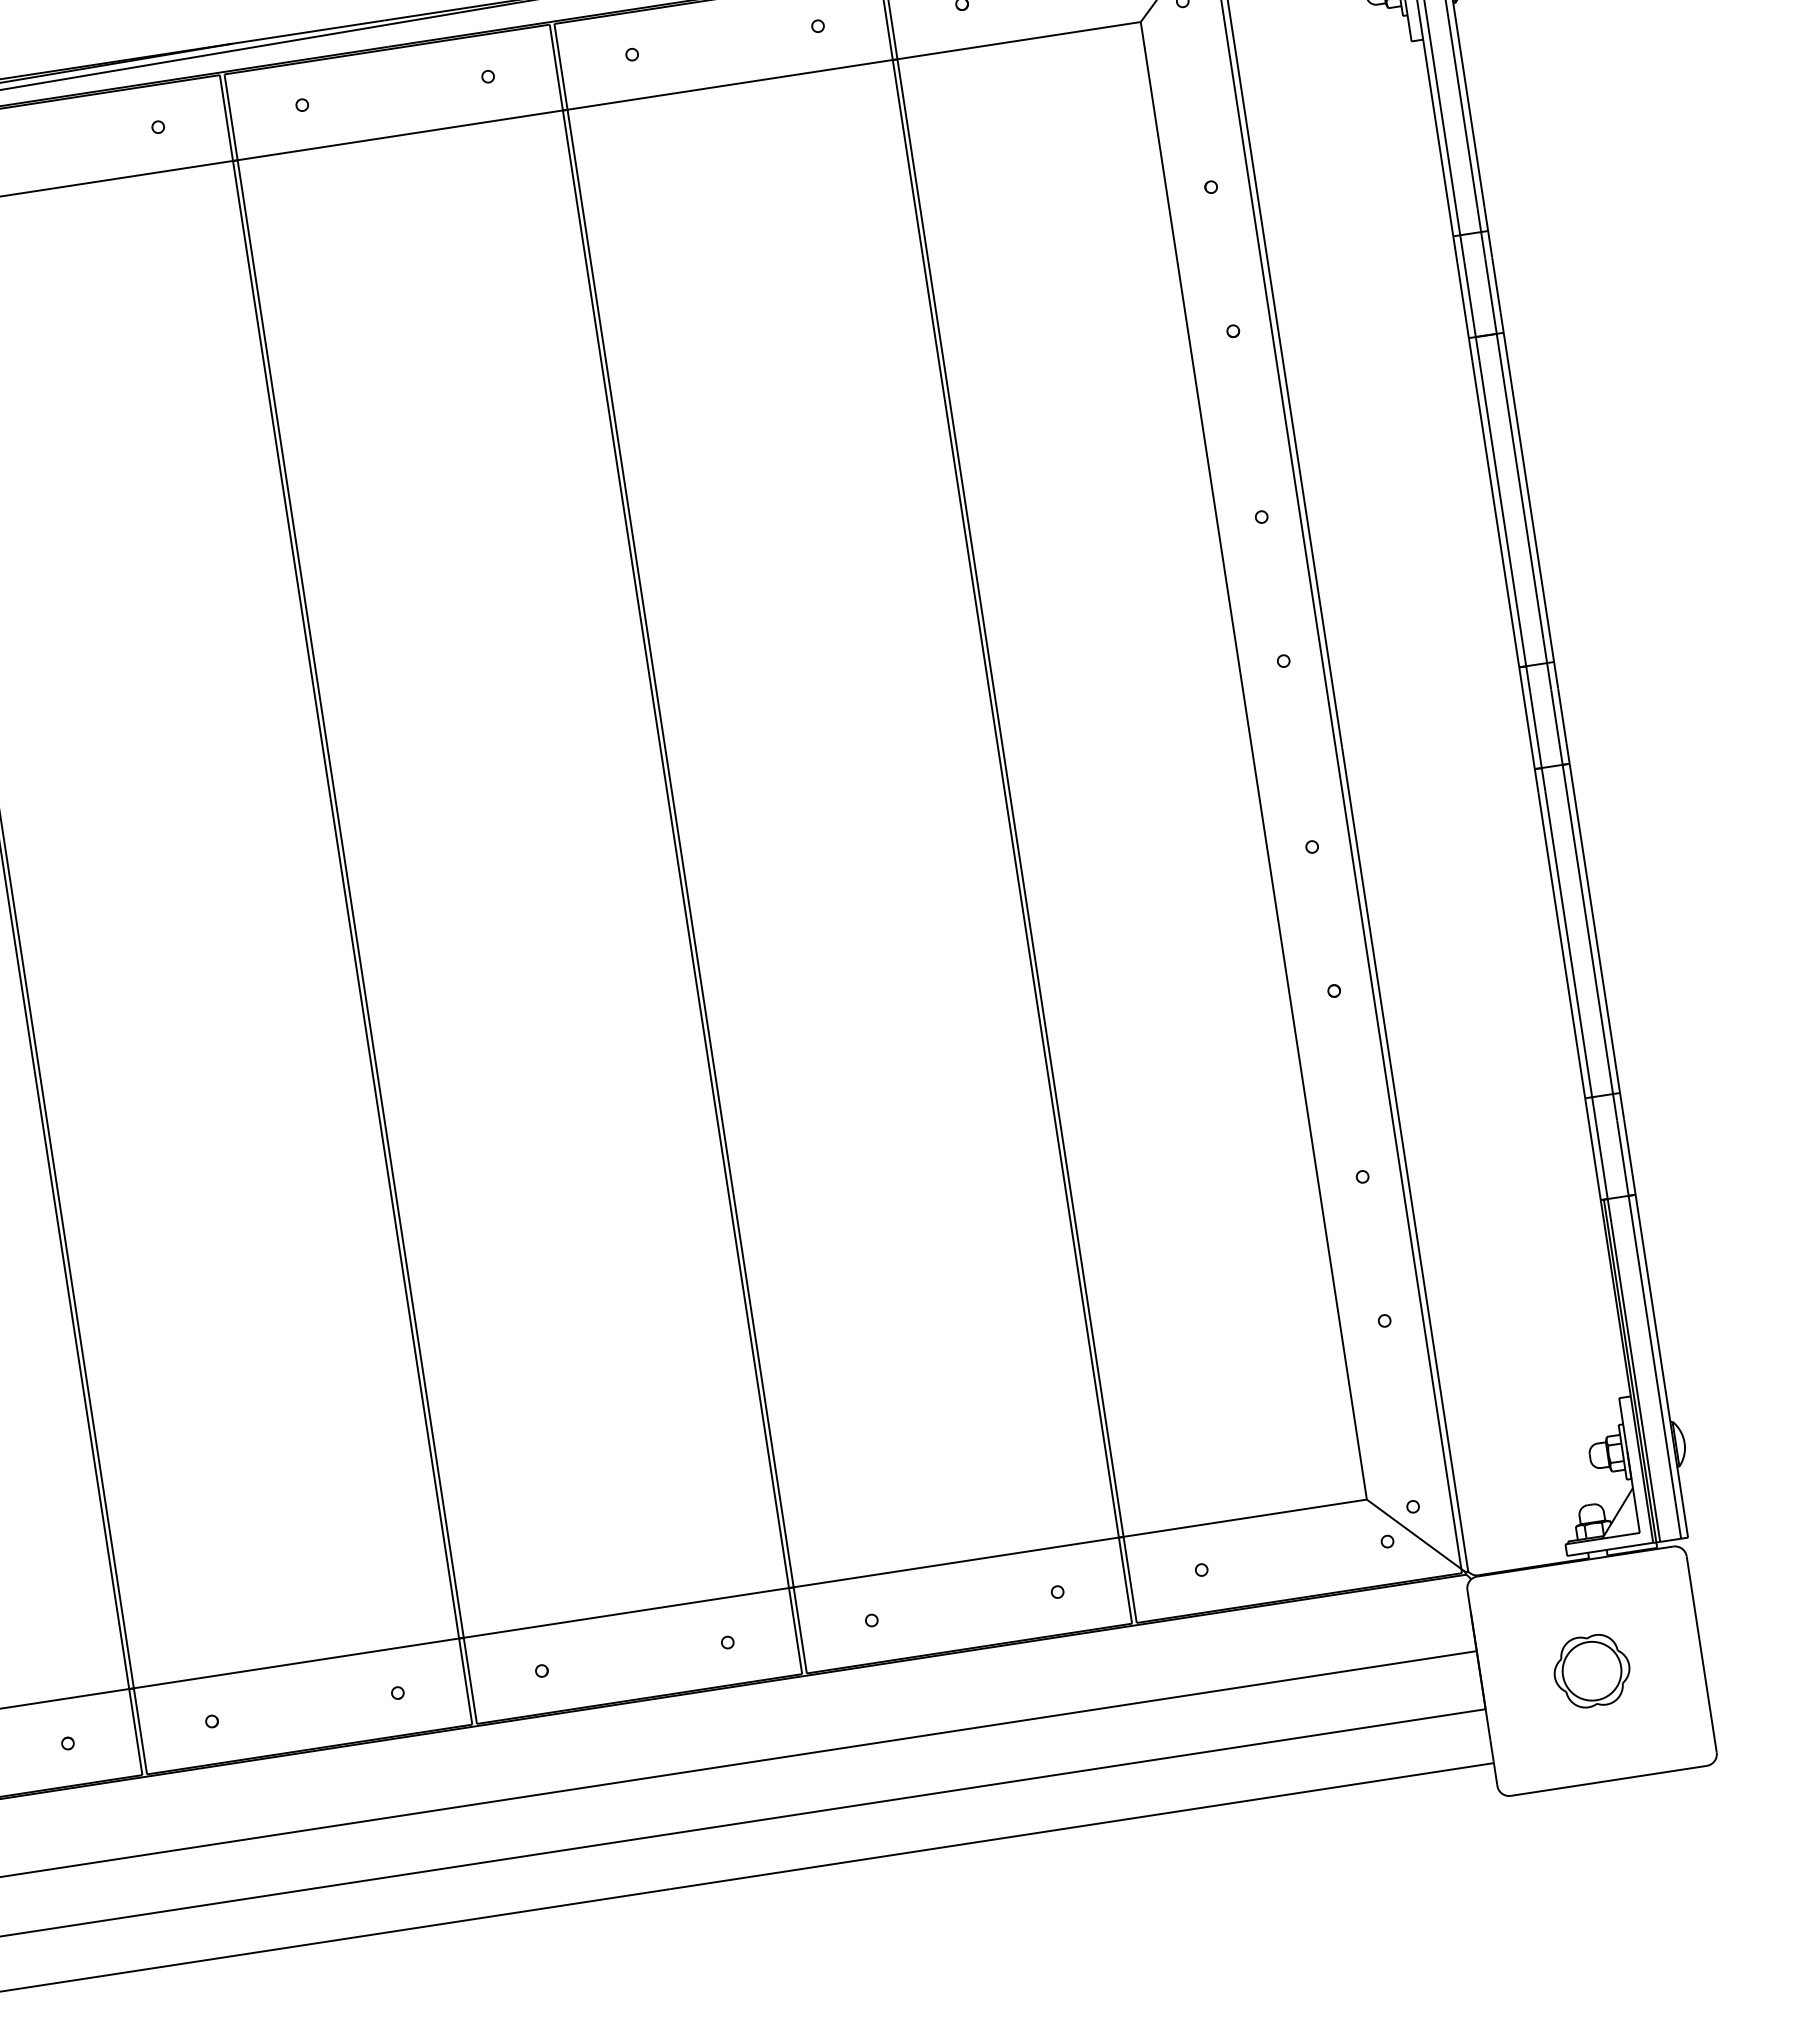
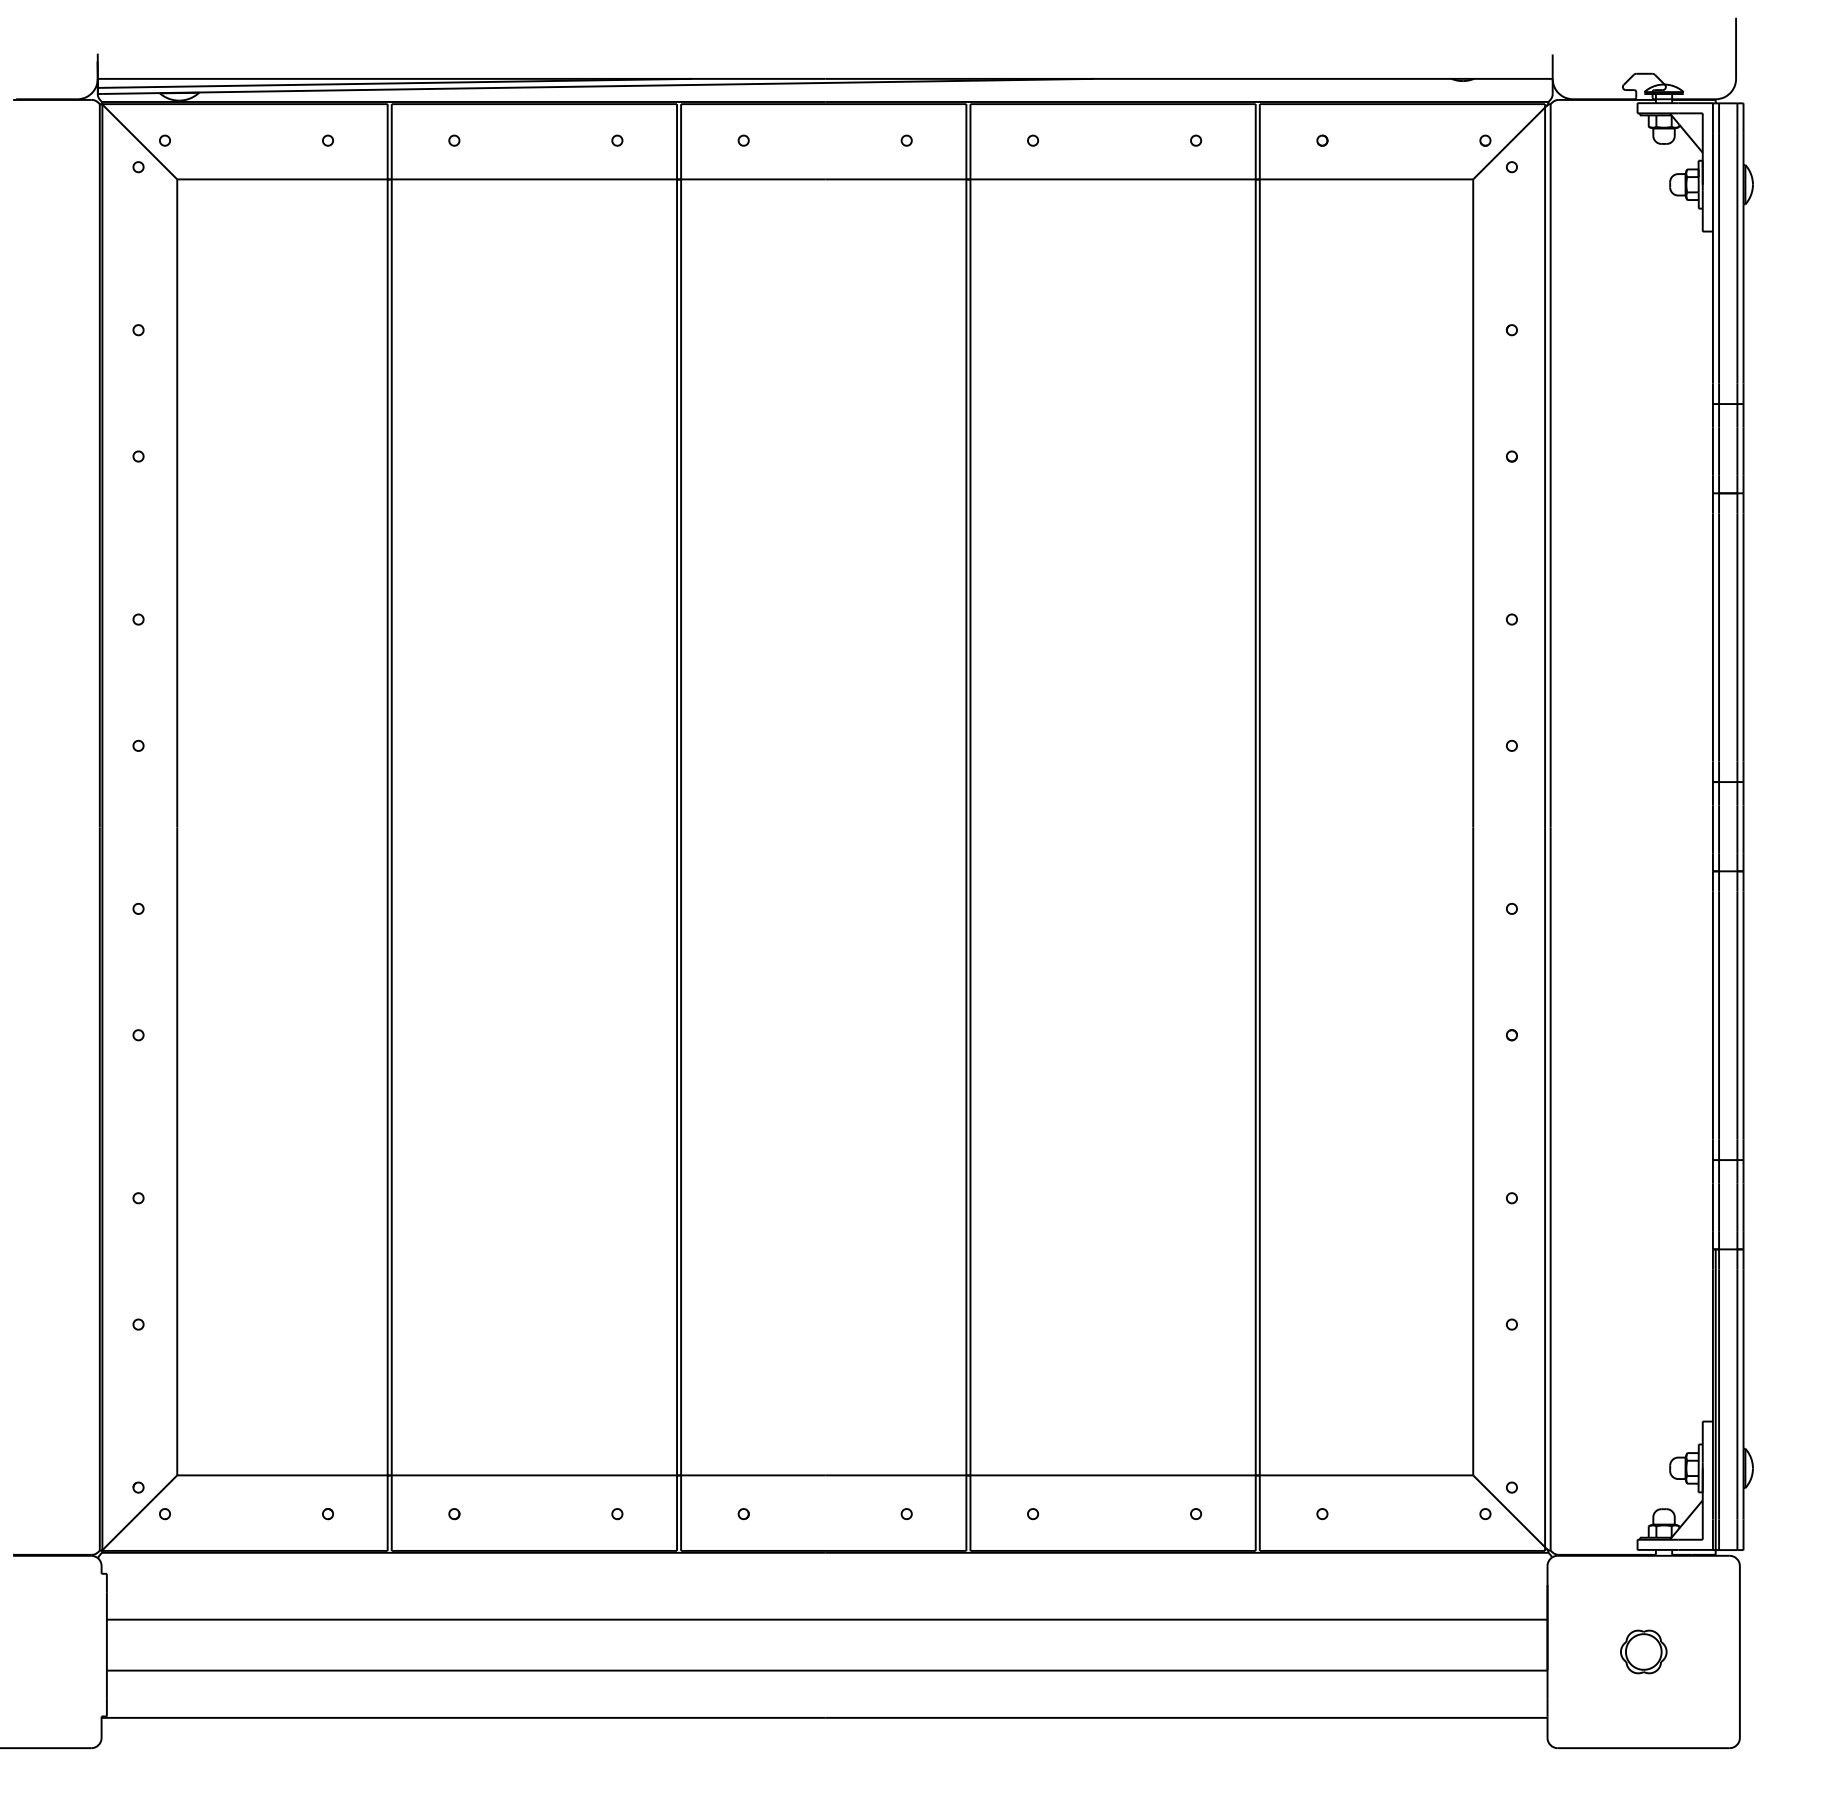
part: (1591, 1670) -> (1643, 1651), size x0.7

